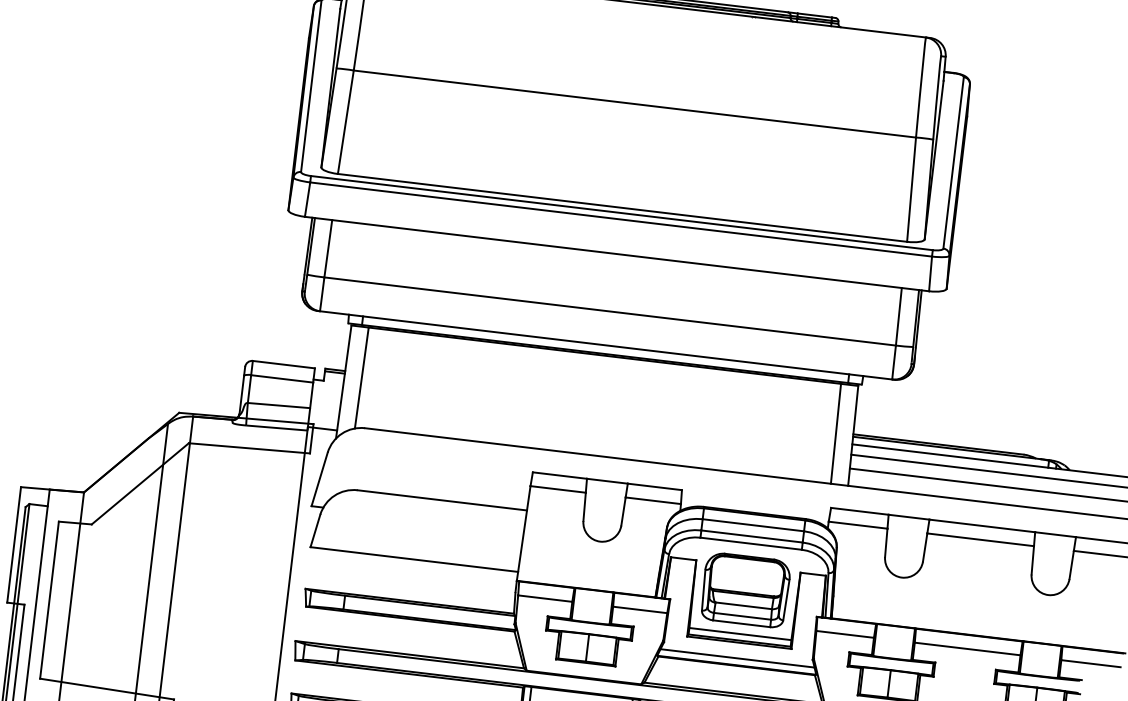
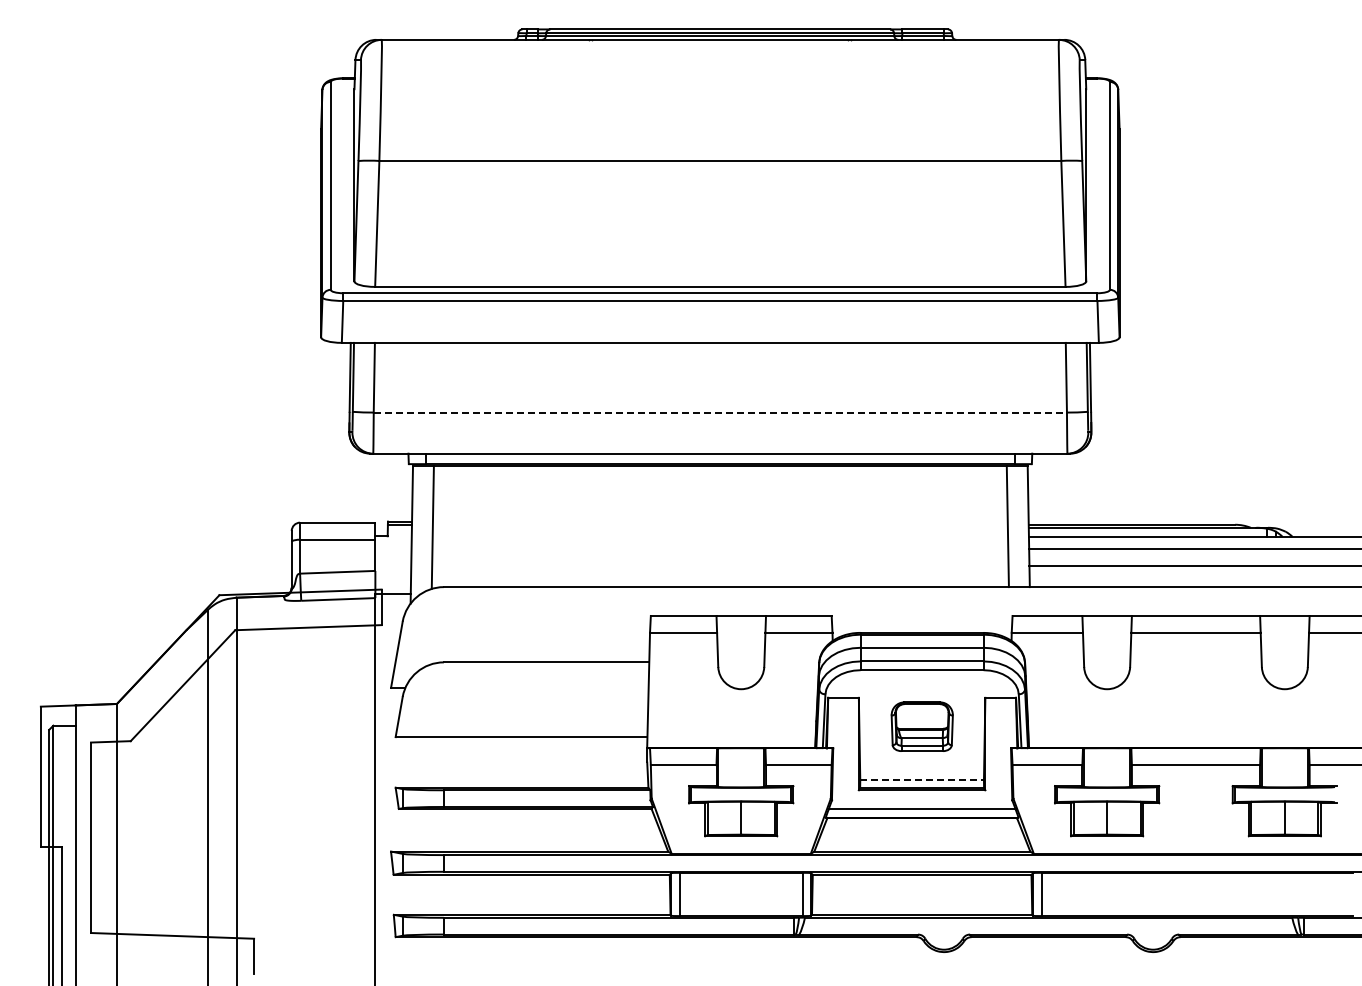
line: (610, 311) -> (720, 412), solid -> dashed
part: (745, 590) -> (922, 726), size x0.6
line: (740, 633) -> (922, 779), solid -> dashed

